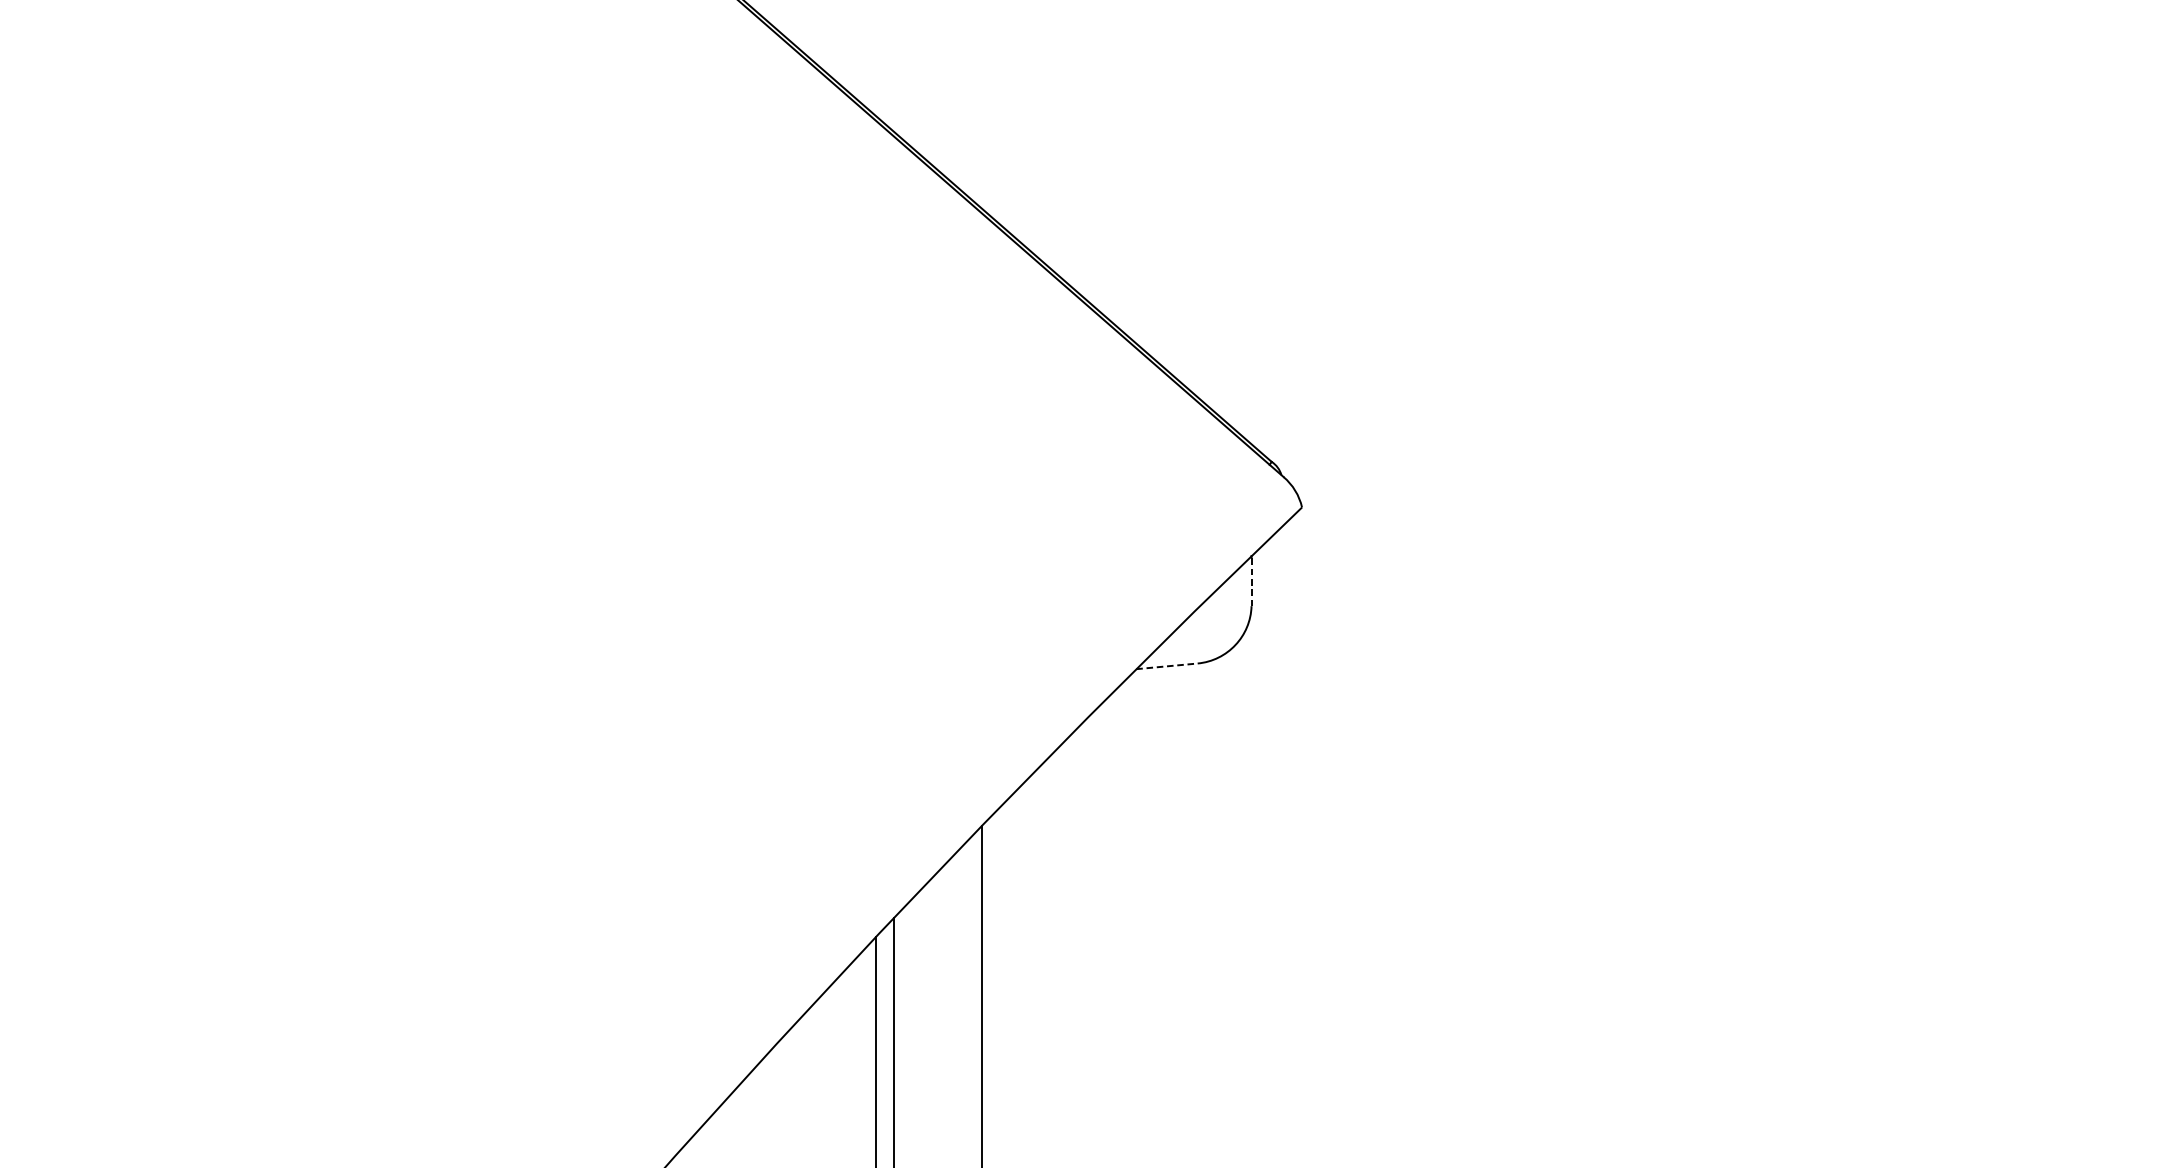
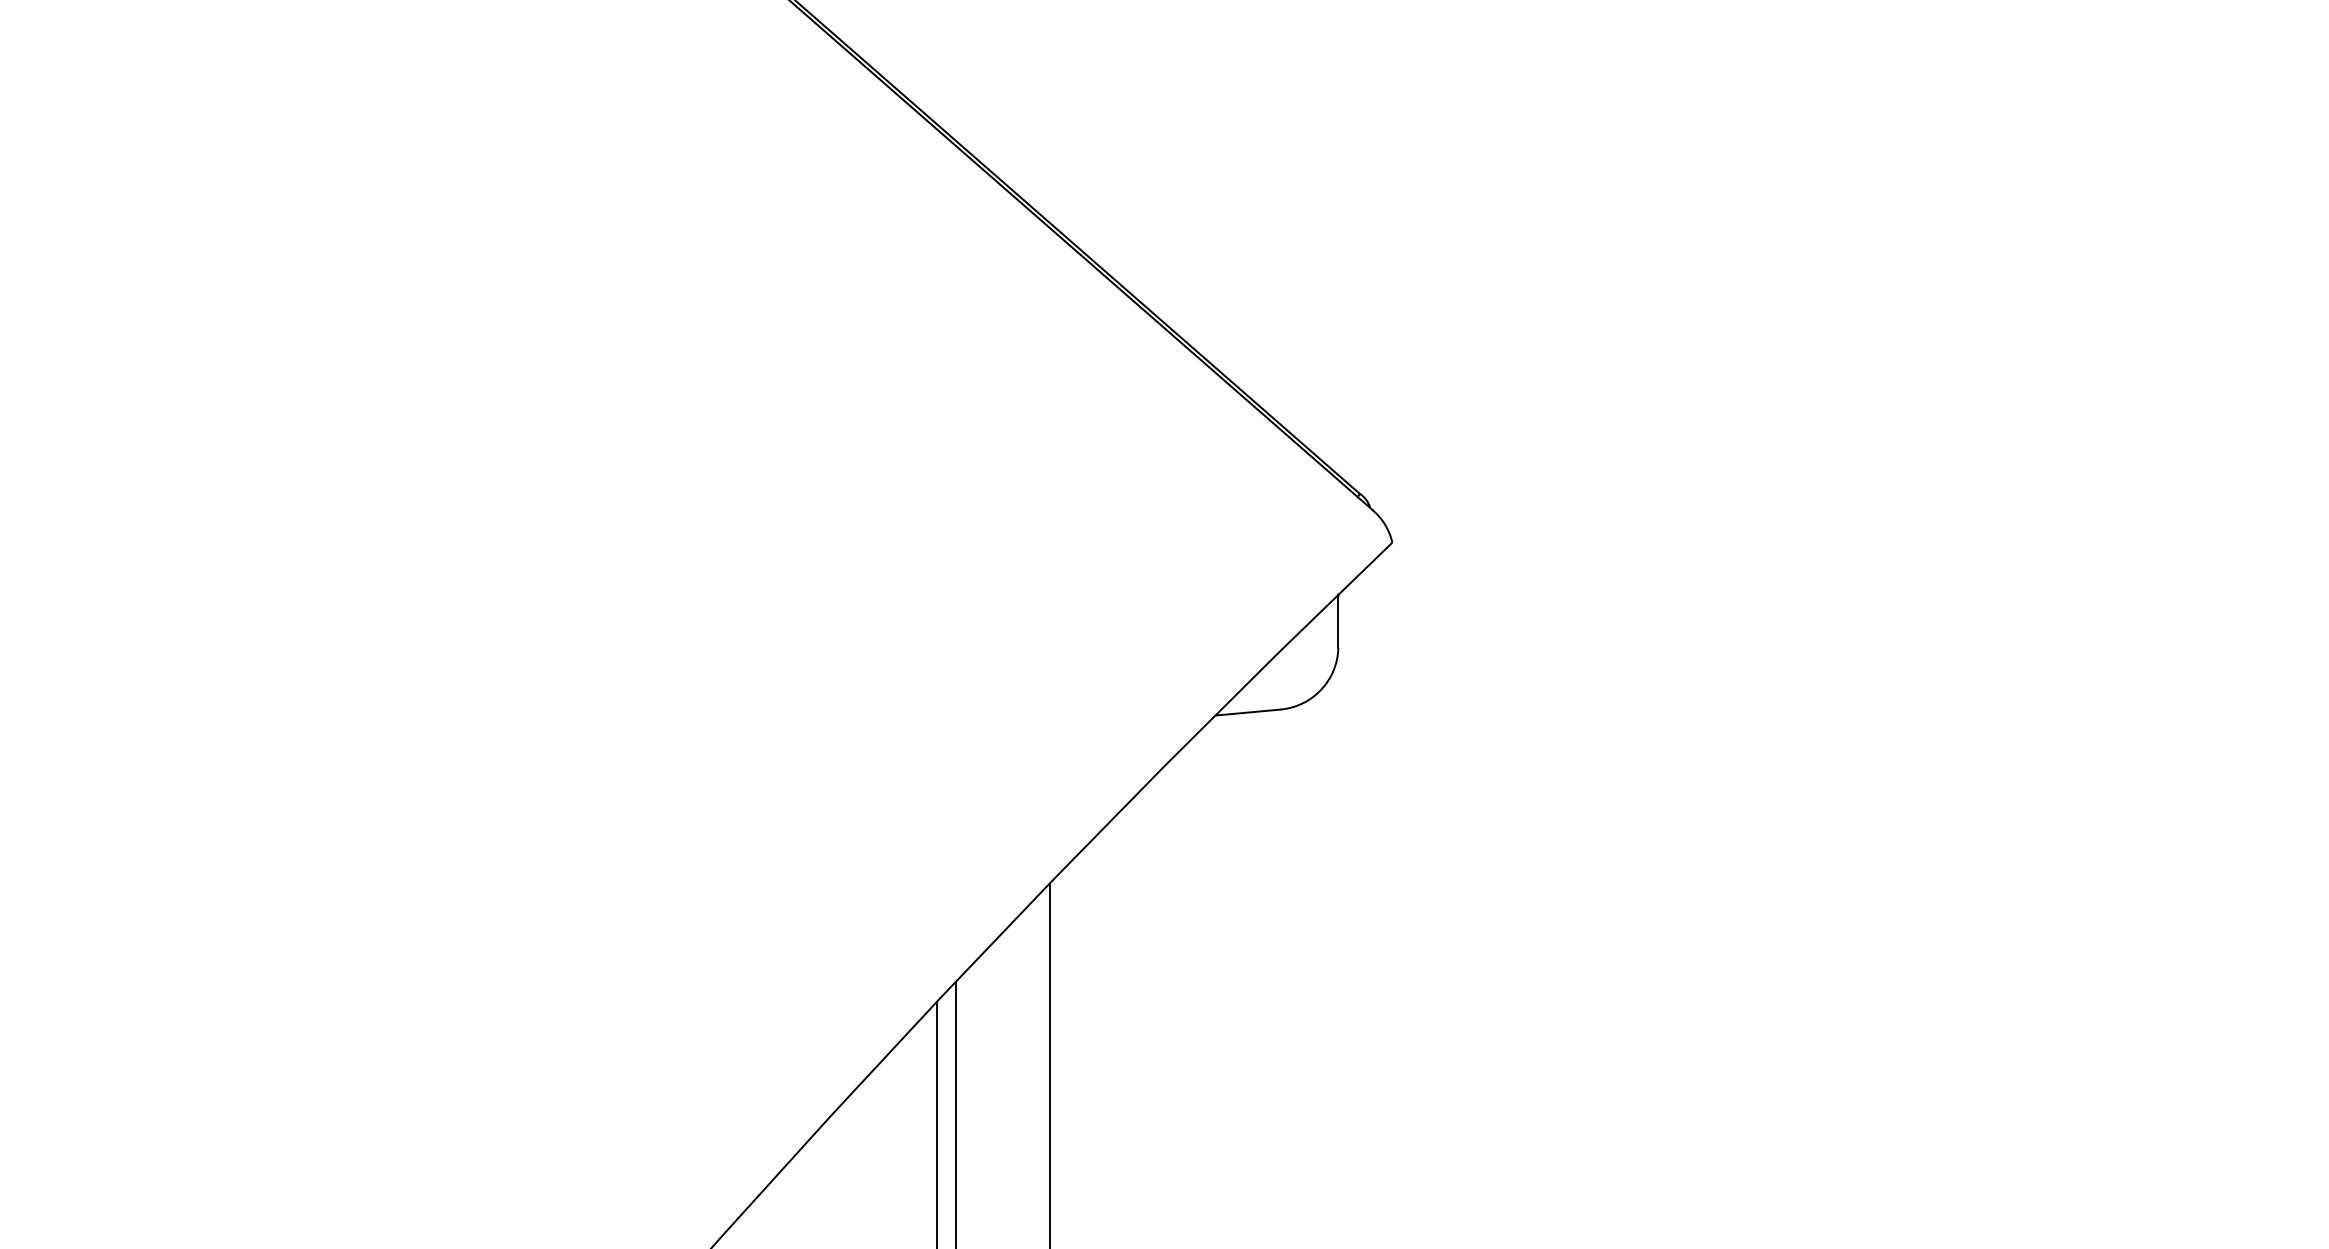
line: (1251, 581) -> (1338, 621), dashed -> solid
line: (1166, 666) -> (1247, 712), dashed -> solid

